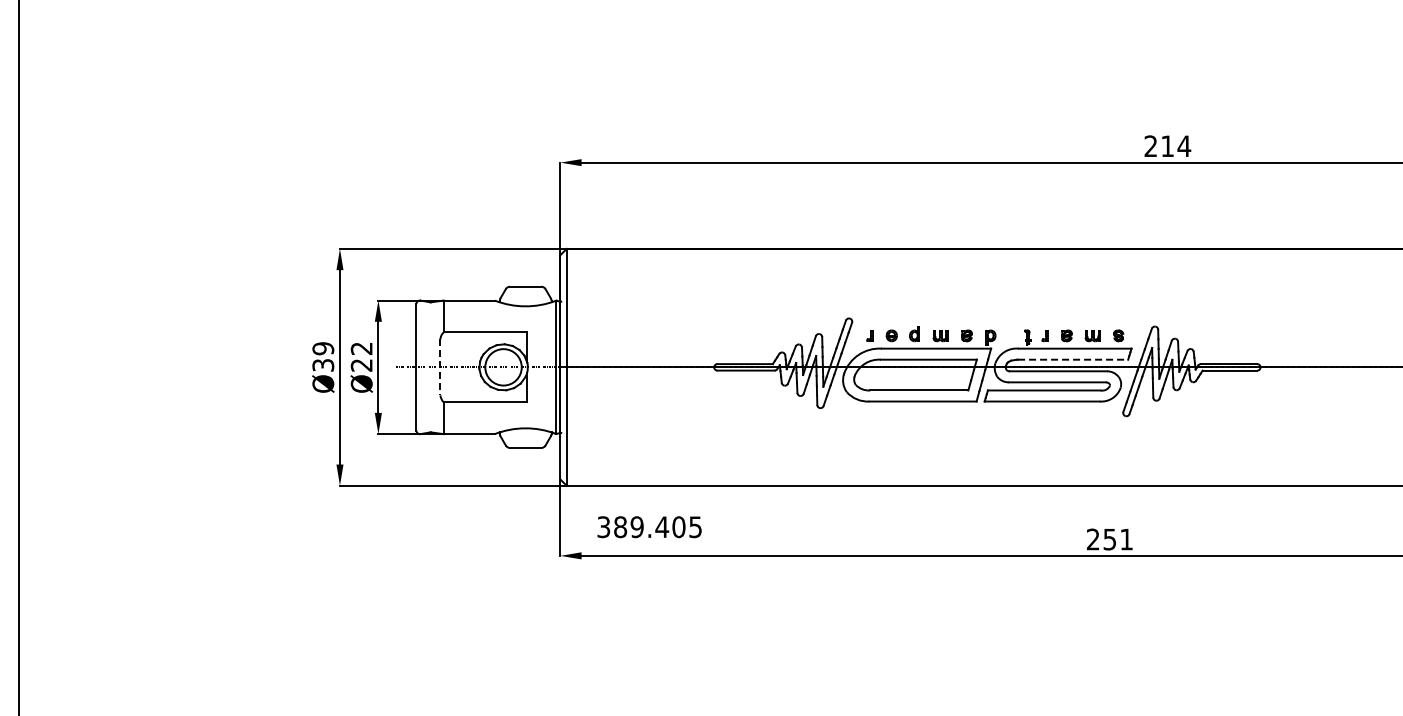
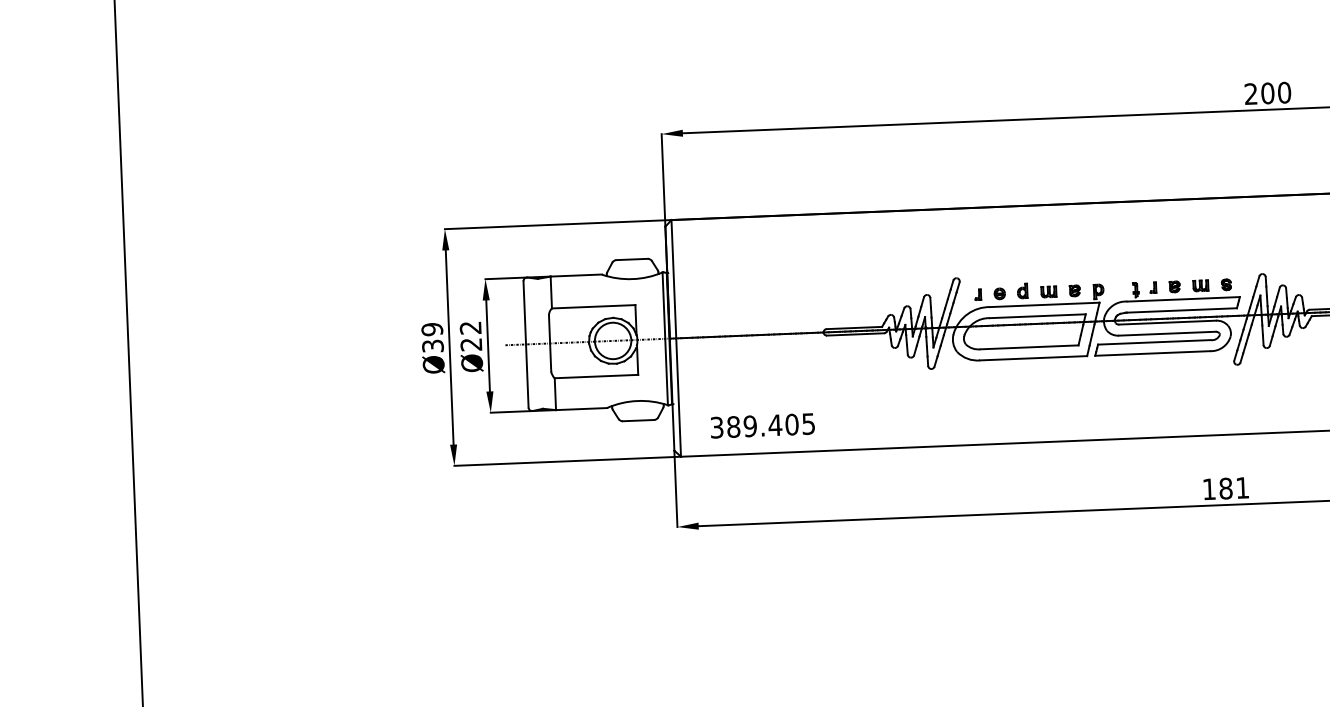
text: (1176, 146) -> (1276, 93), 214 -> 200
line: (1073, 359) -> (1182, 310), dashed -> solid
line: (440, 367) -> (550, 343), dashed -> solid
text: (649, 527) -> (762, 426), moved
text: (1101, 539) -> (1217, 488), 251 -> 181

